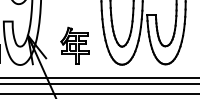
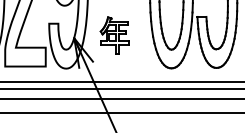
part: (74, 45) -> (114, 35), moved

